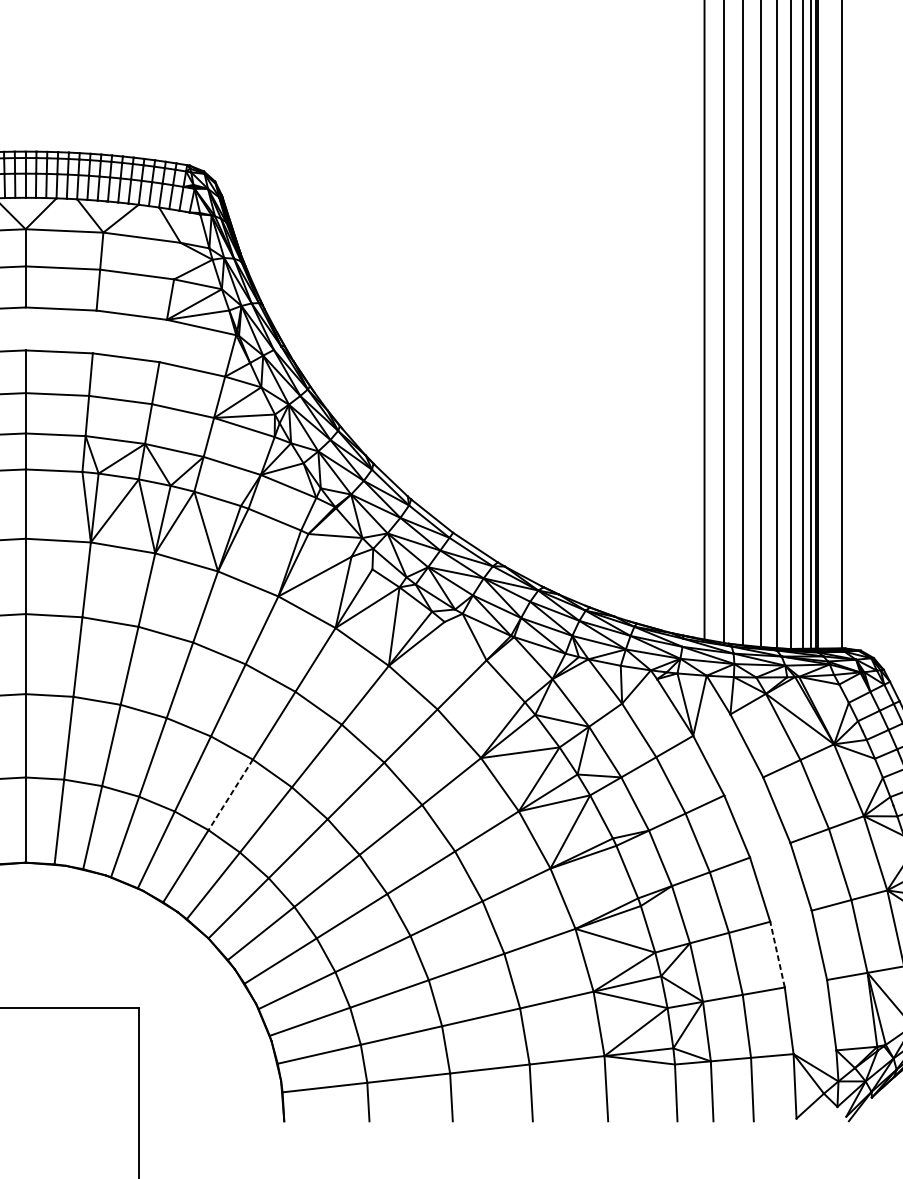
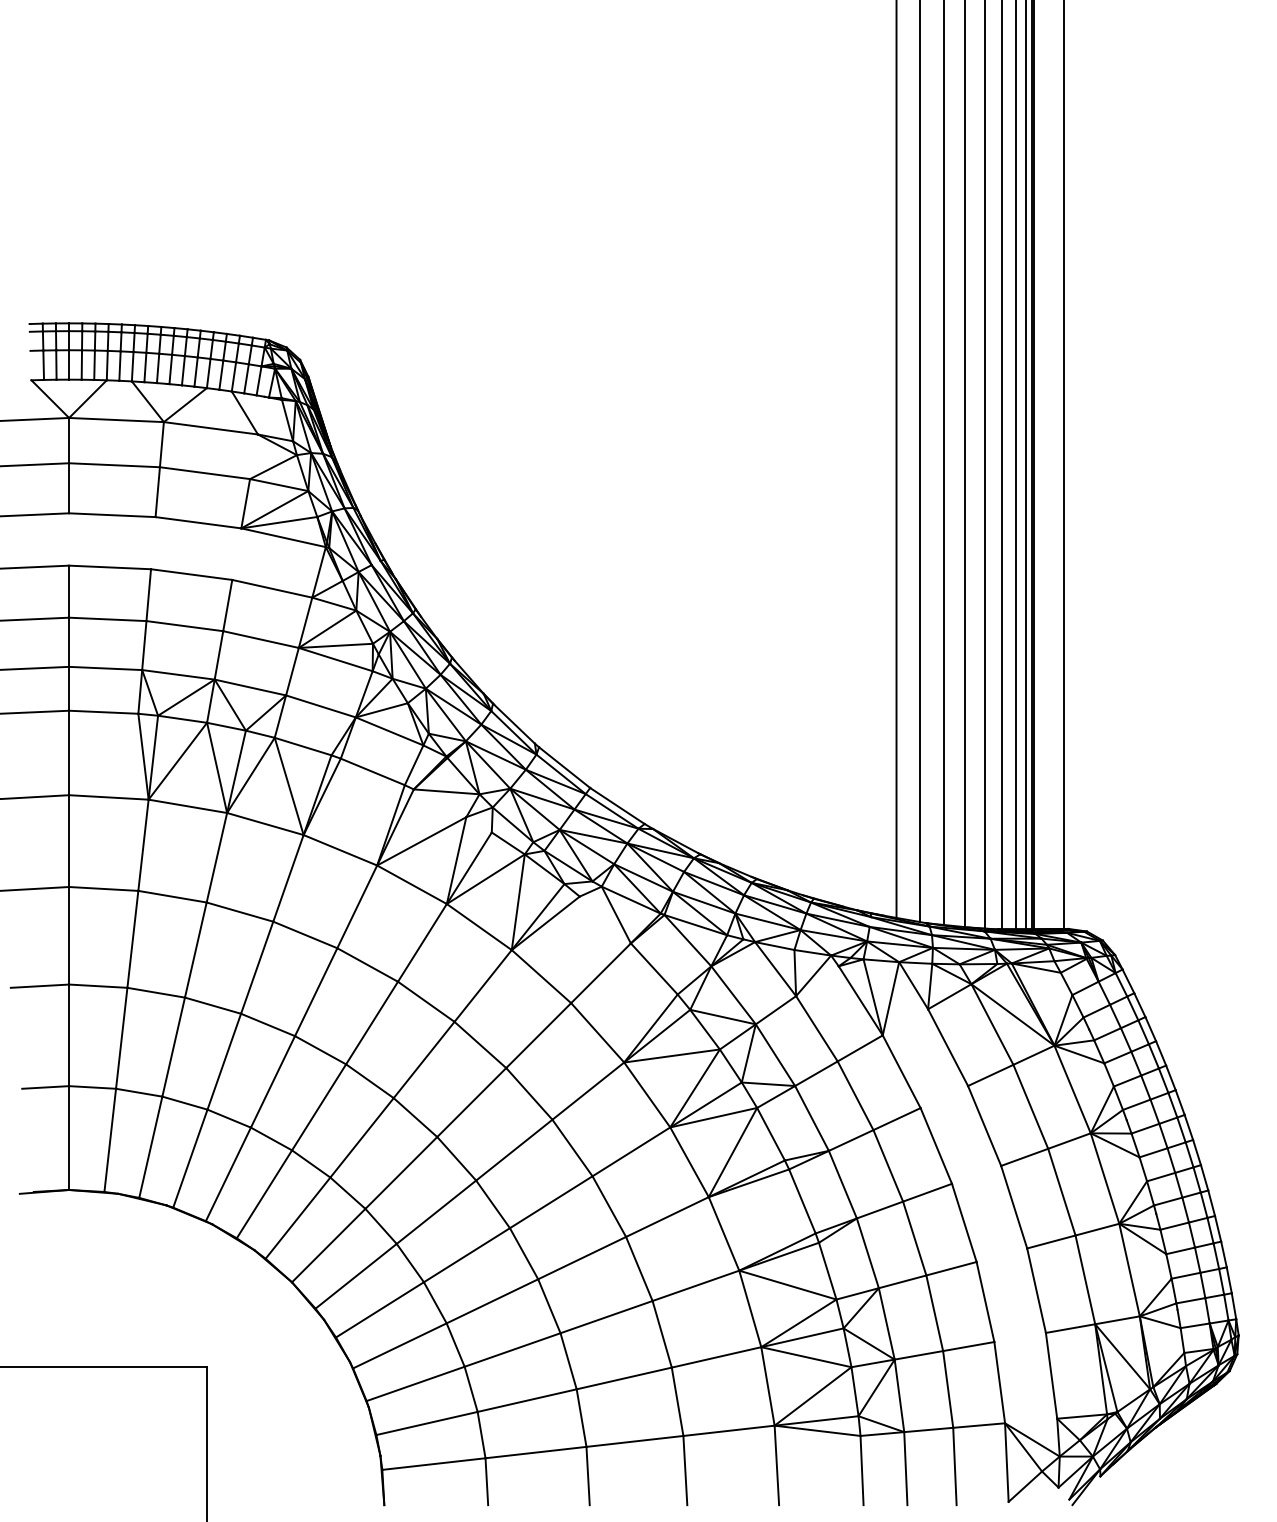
line: (231, 795) -> (319, 1107), dashed -> solid
line: (777, 955) -> (985, 1302), dashed -> solid

